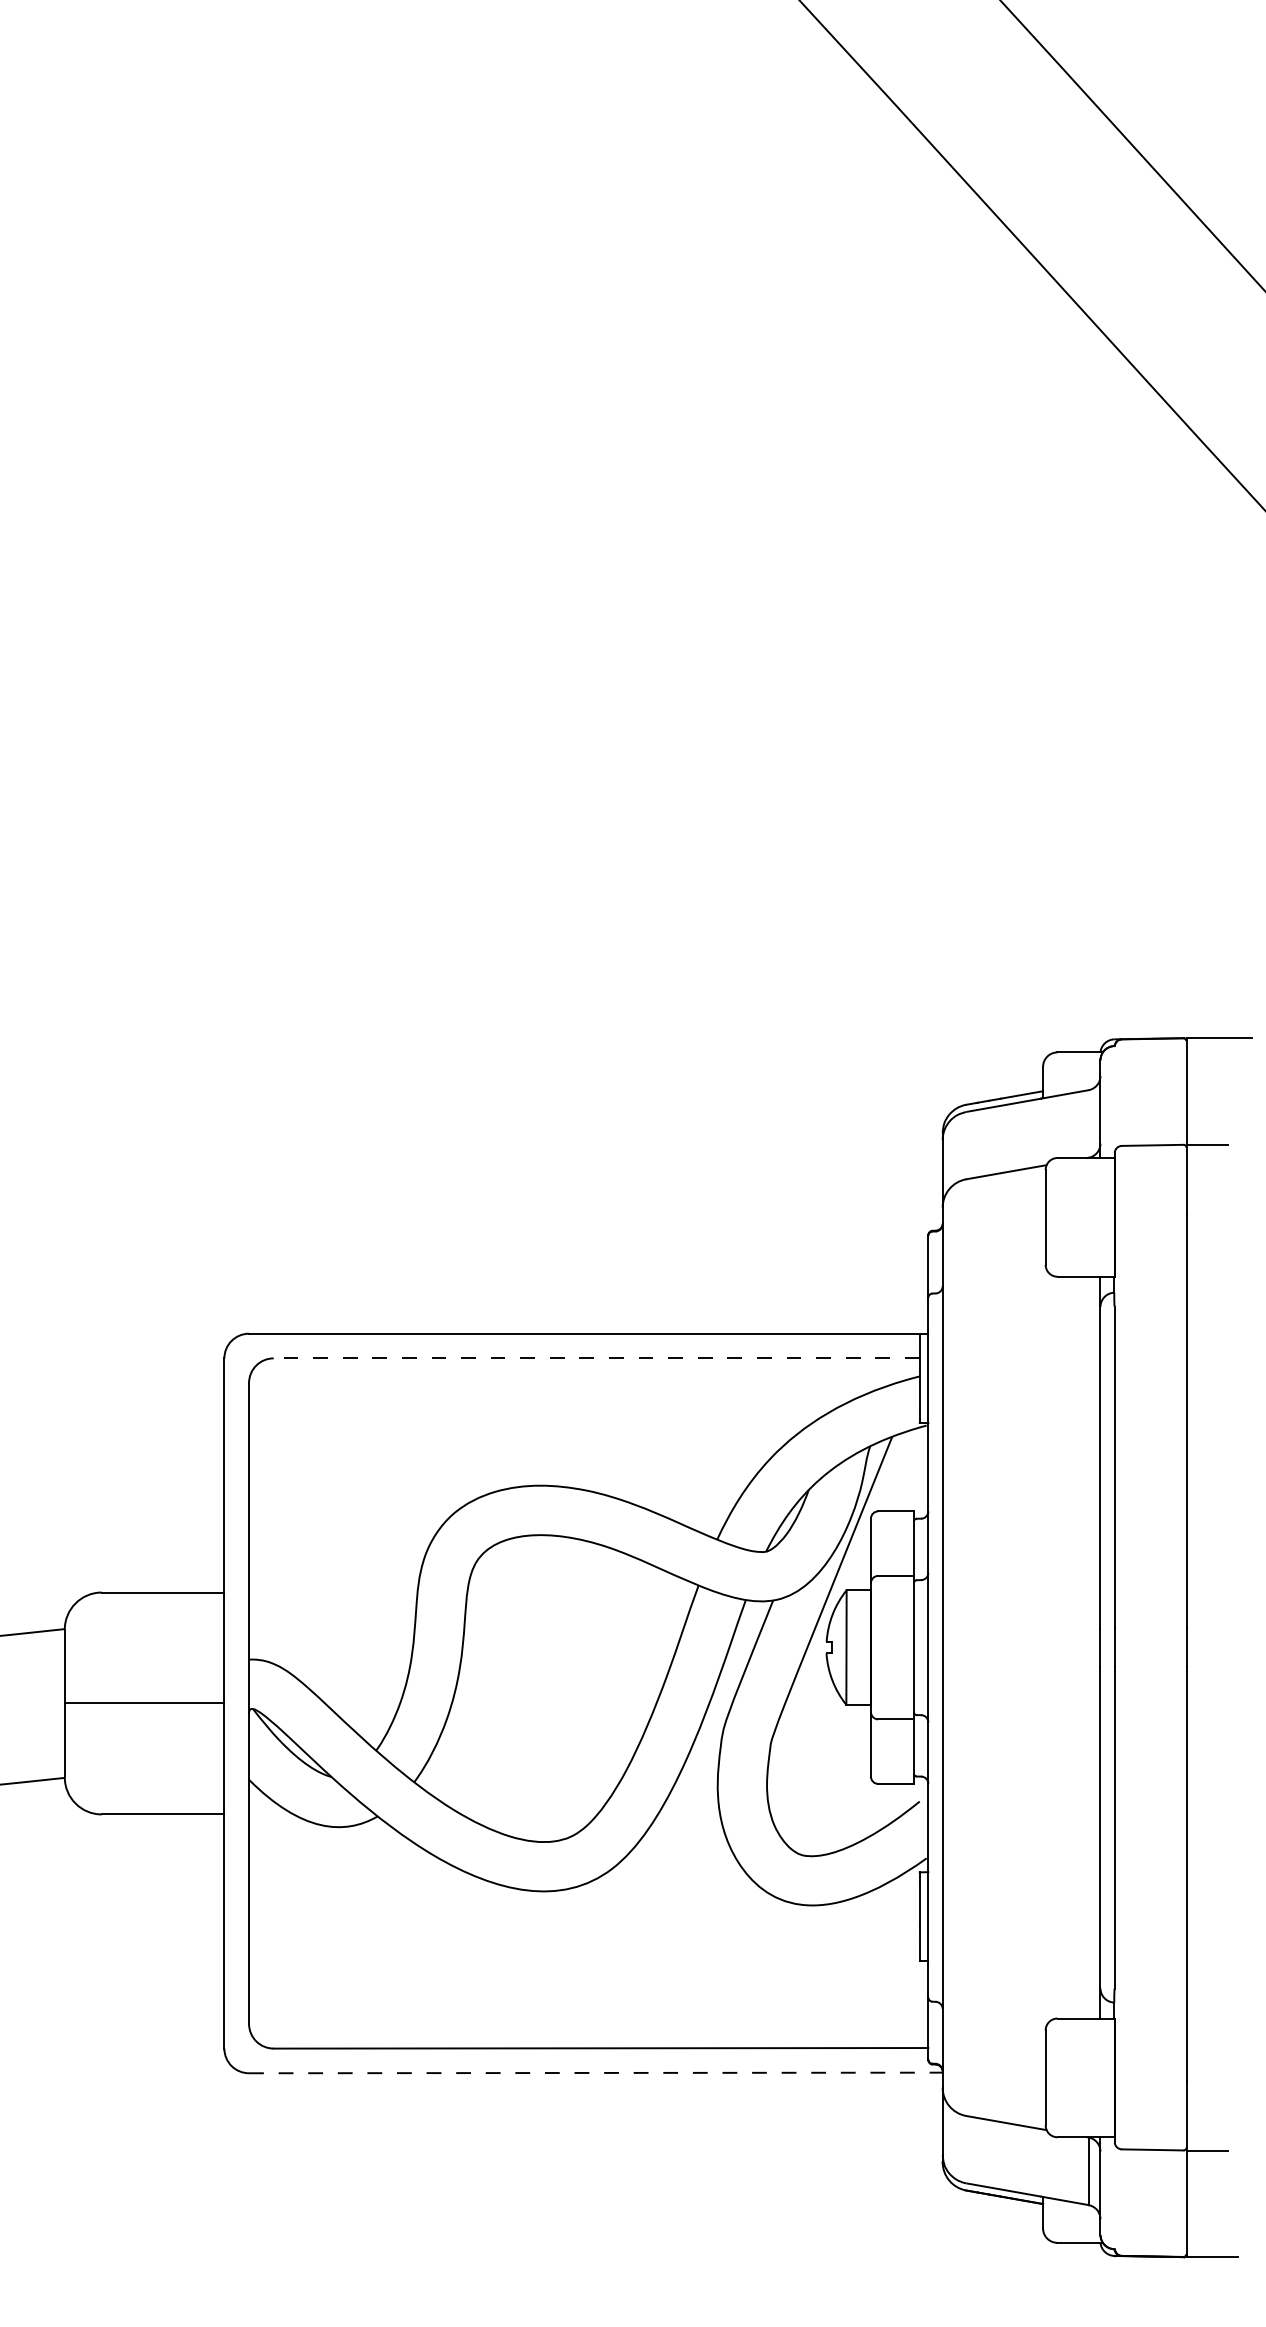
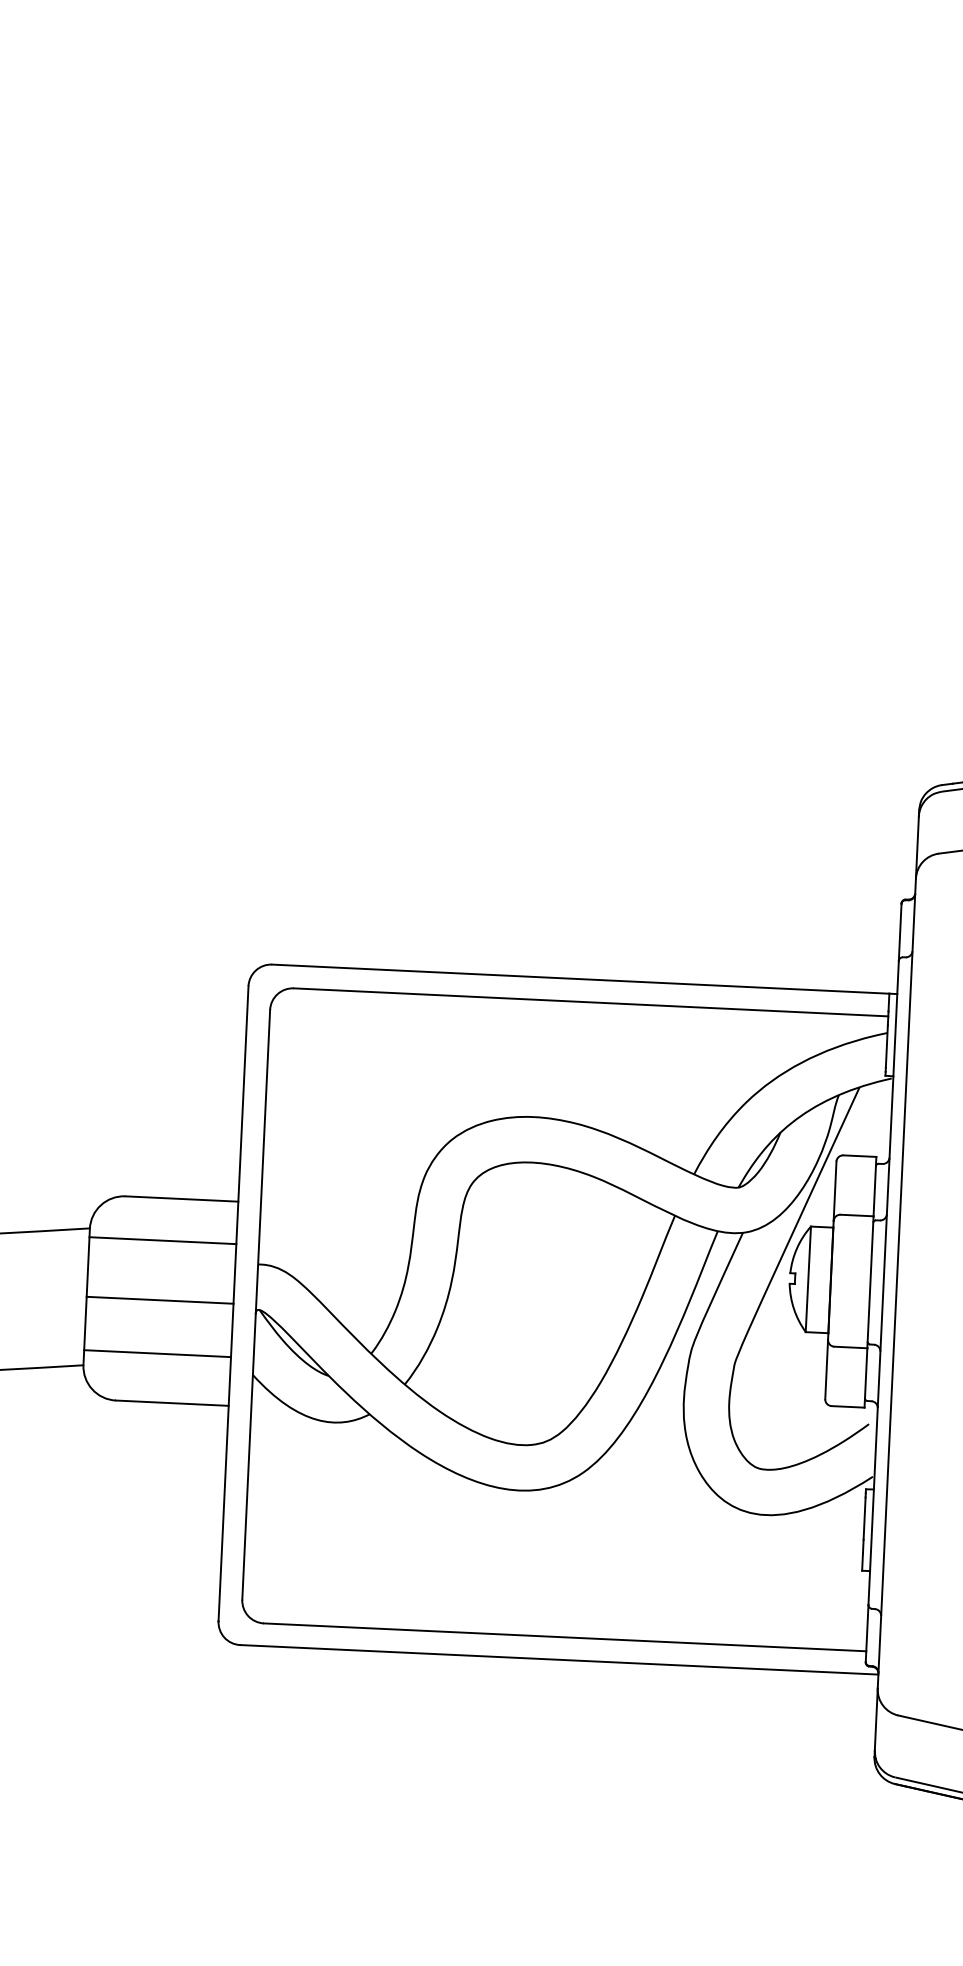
line: (596, 1358) -> (590, 1002), dashed -> solid
line: (144, 1638) -> (162, 1240), added
line: (144, 1761) -> (157, 1353), added
line: (595, 2072) -> (558, 1659), dashed -> solid

